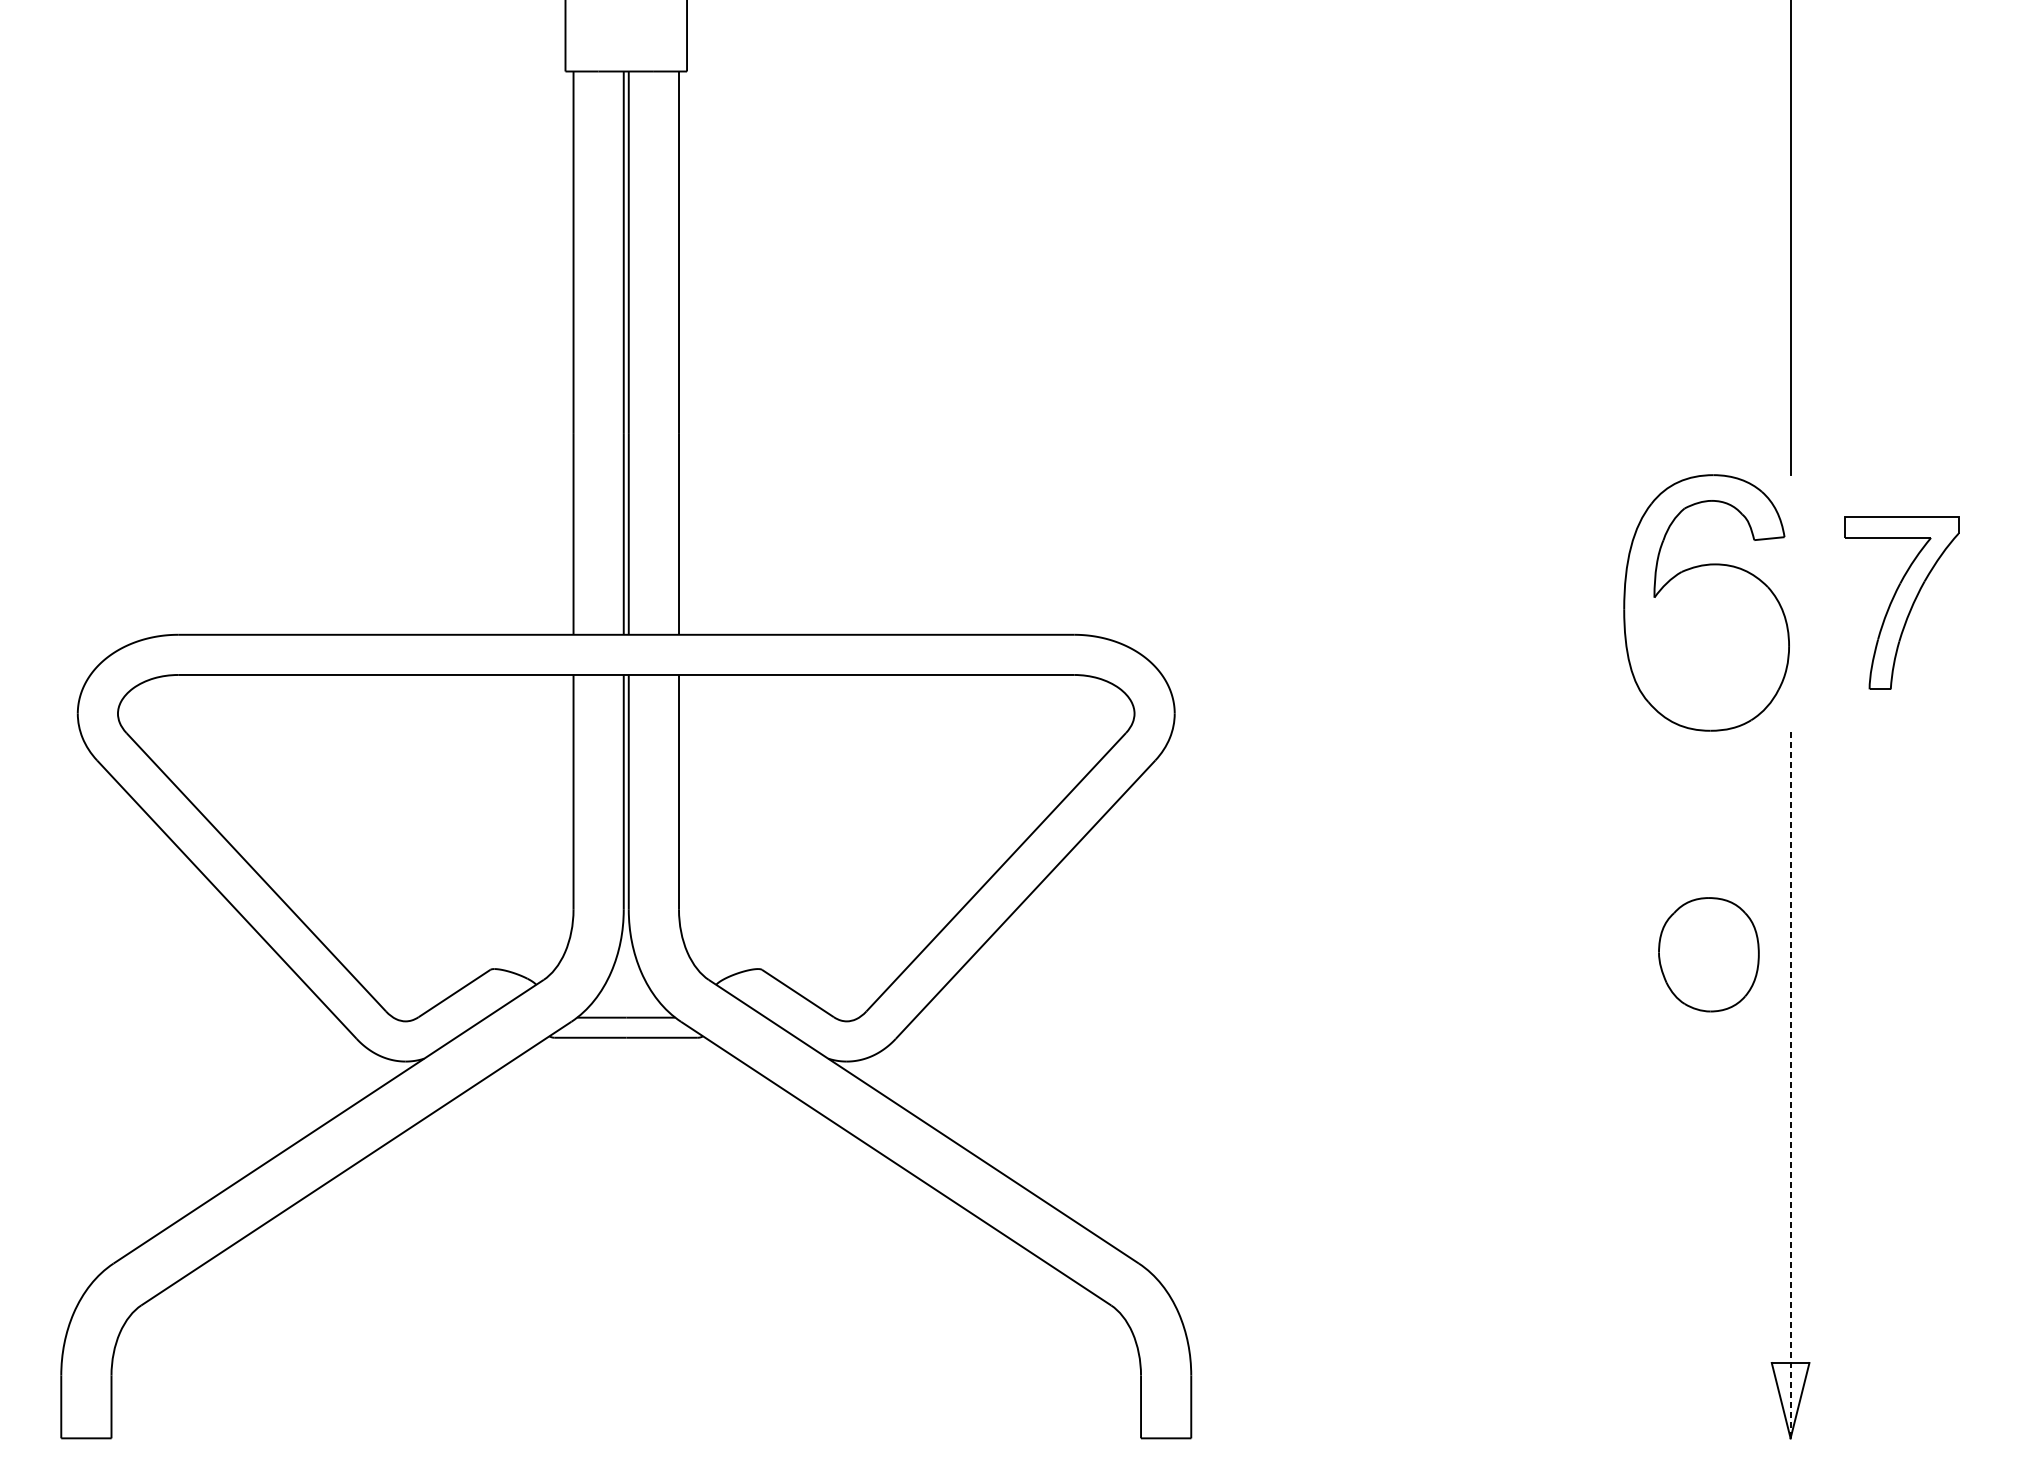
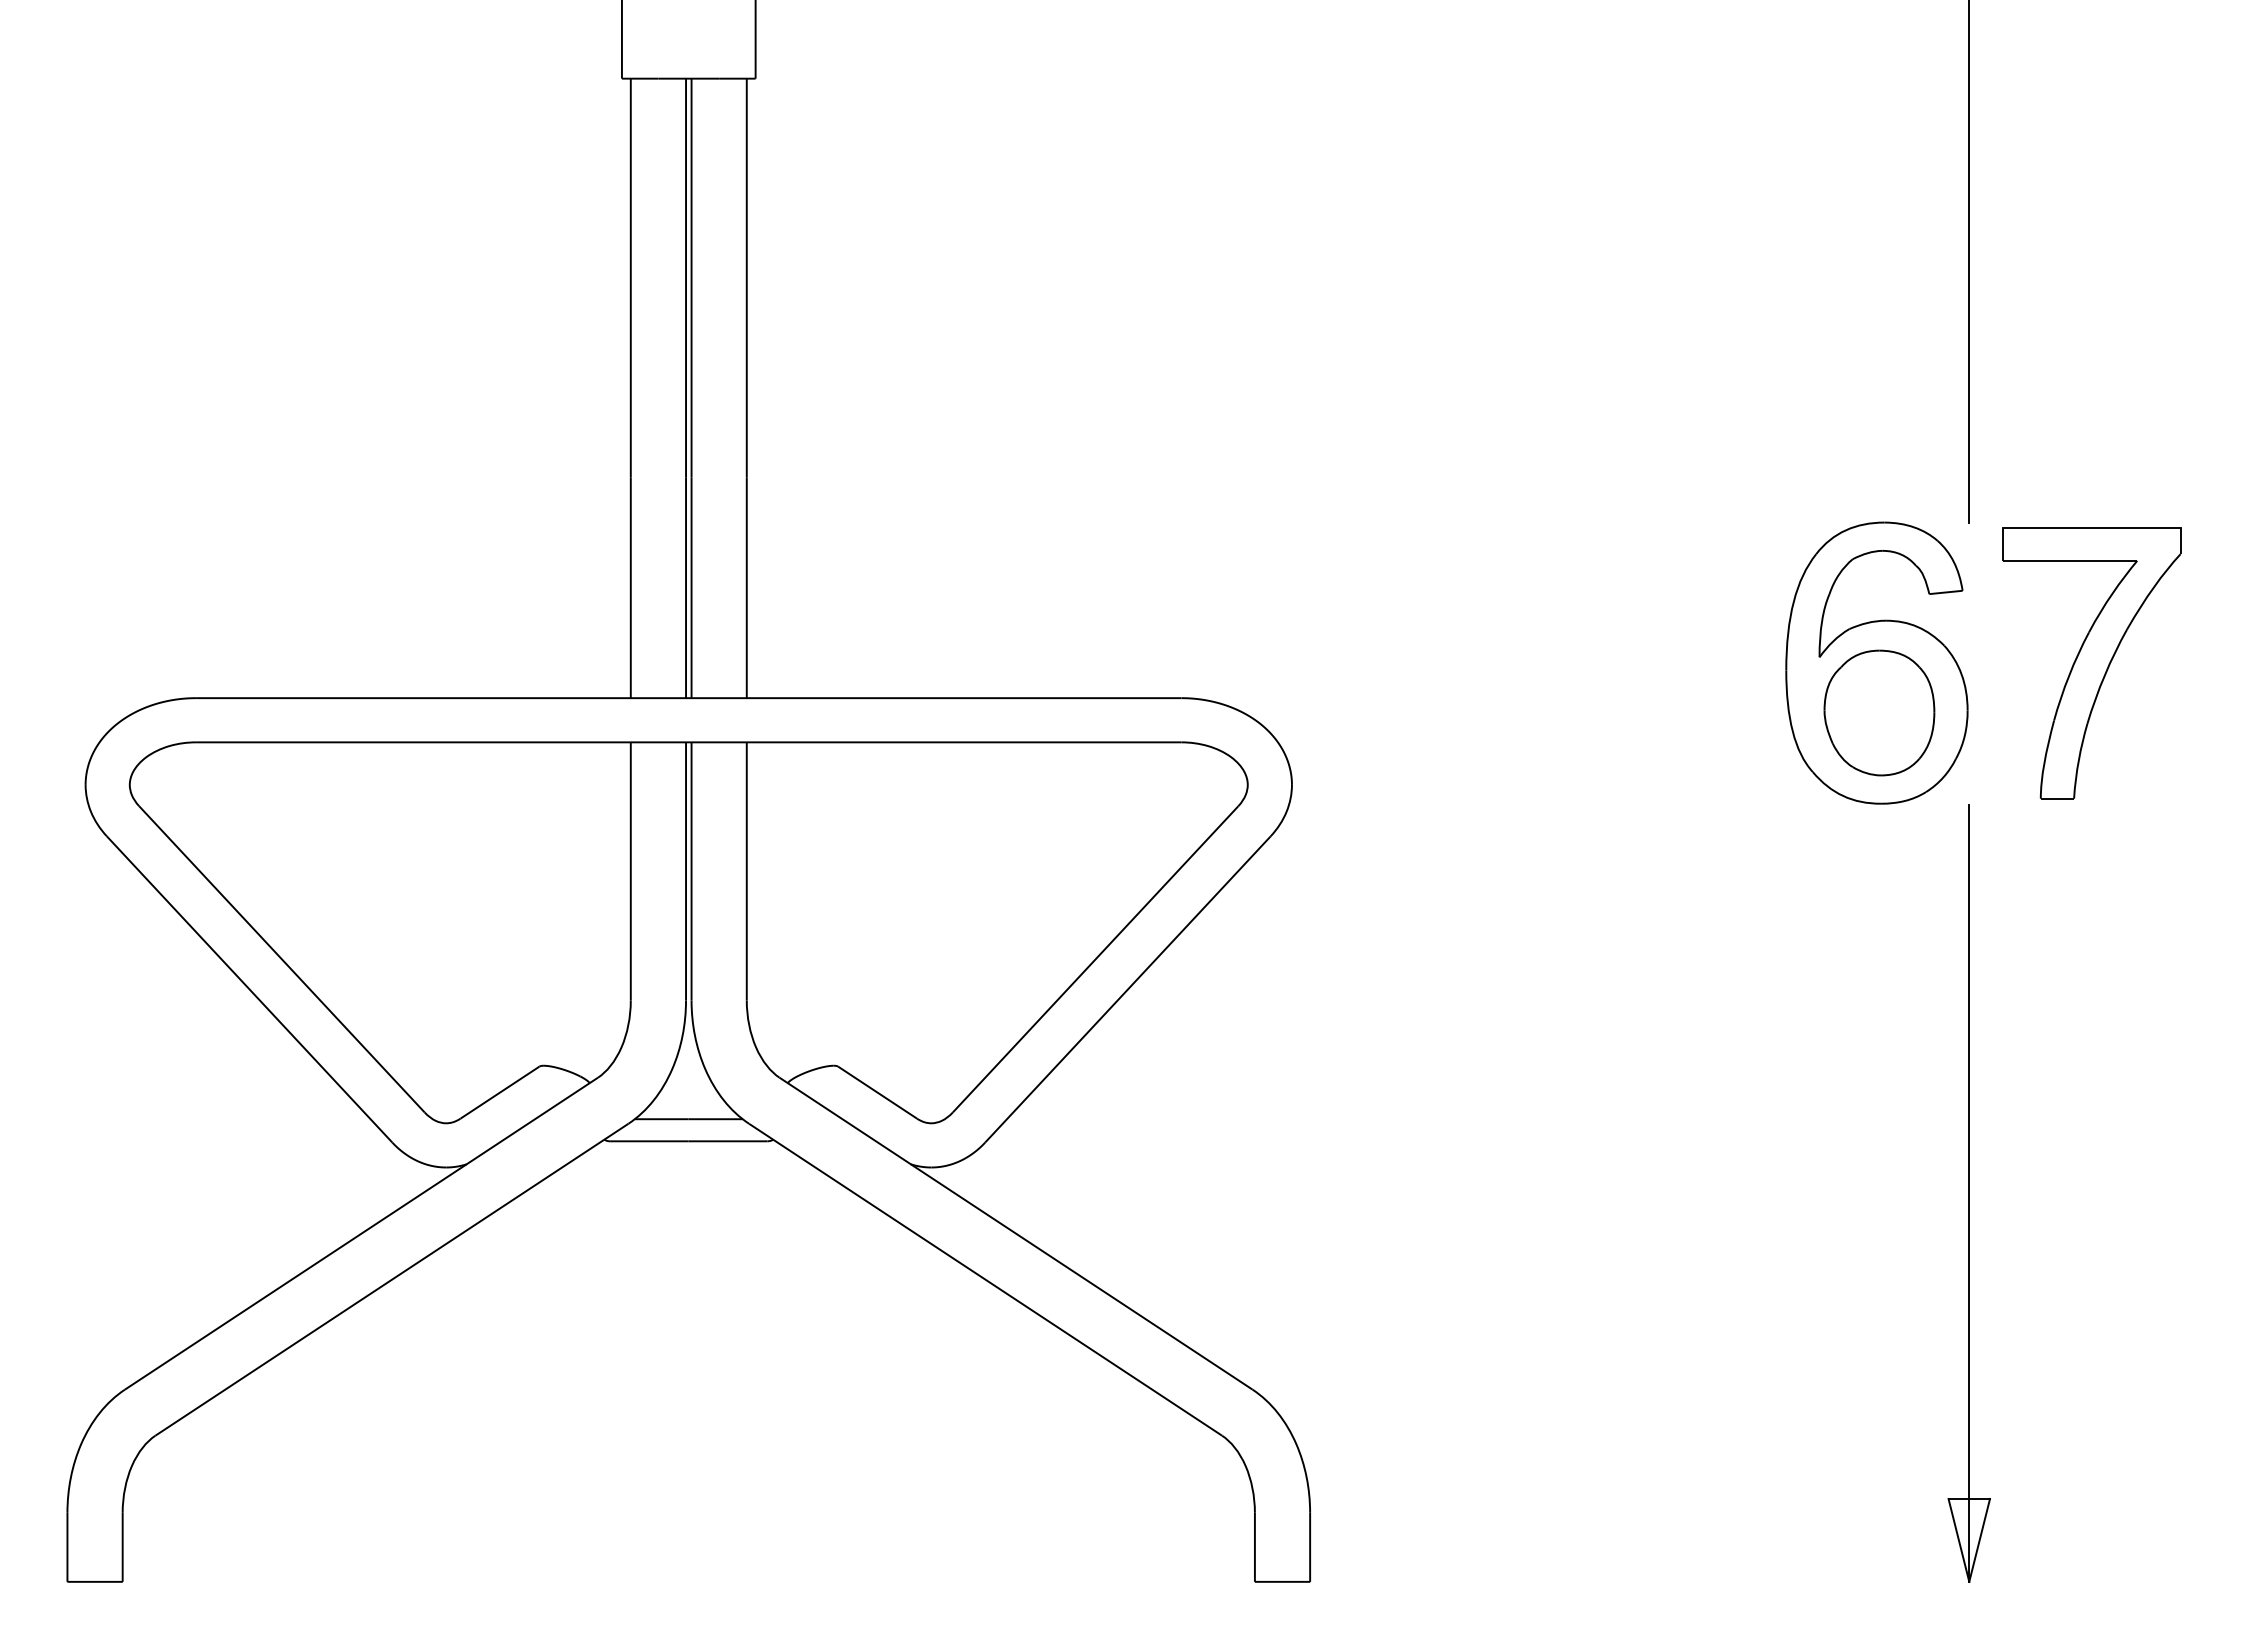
part: (1901, 603) -> (2091, 663), size x1.43
part: (1708, 954) -> (1879, 712), moved
line: (1790, 1085) -> (1969, 1193), dashed -> solid

